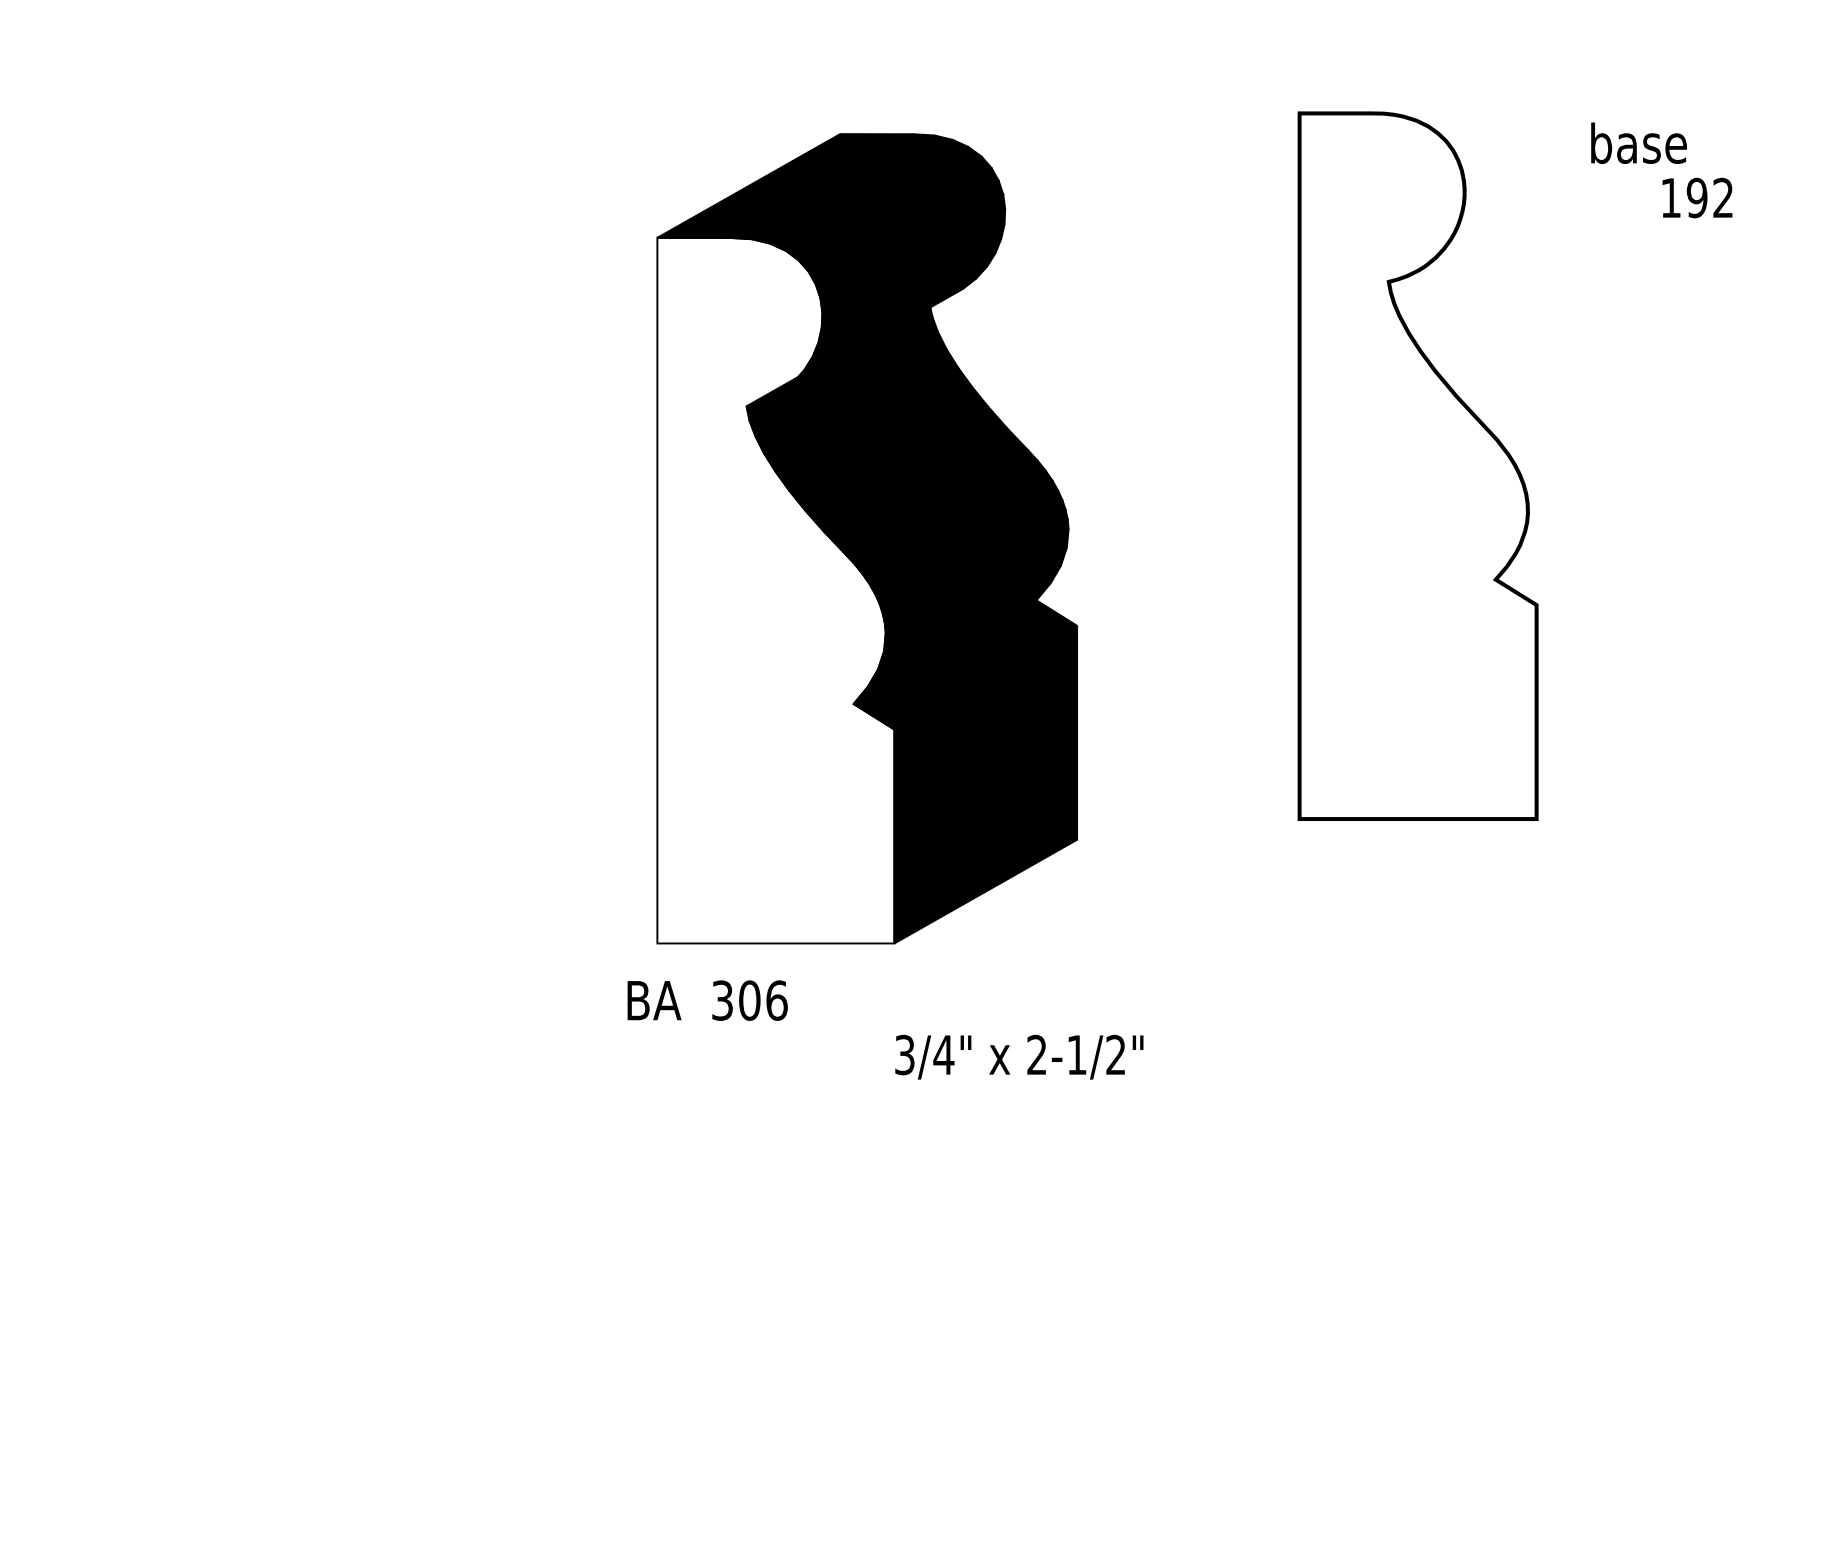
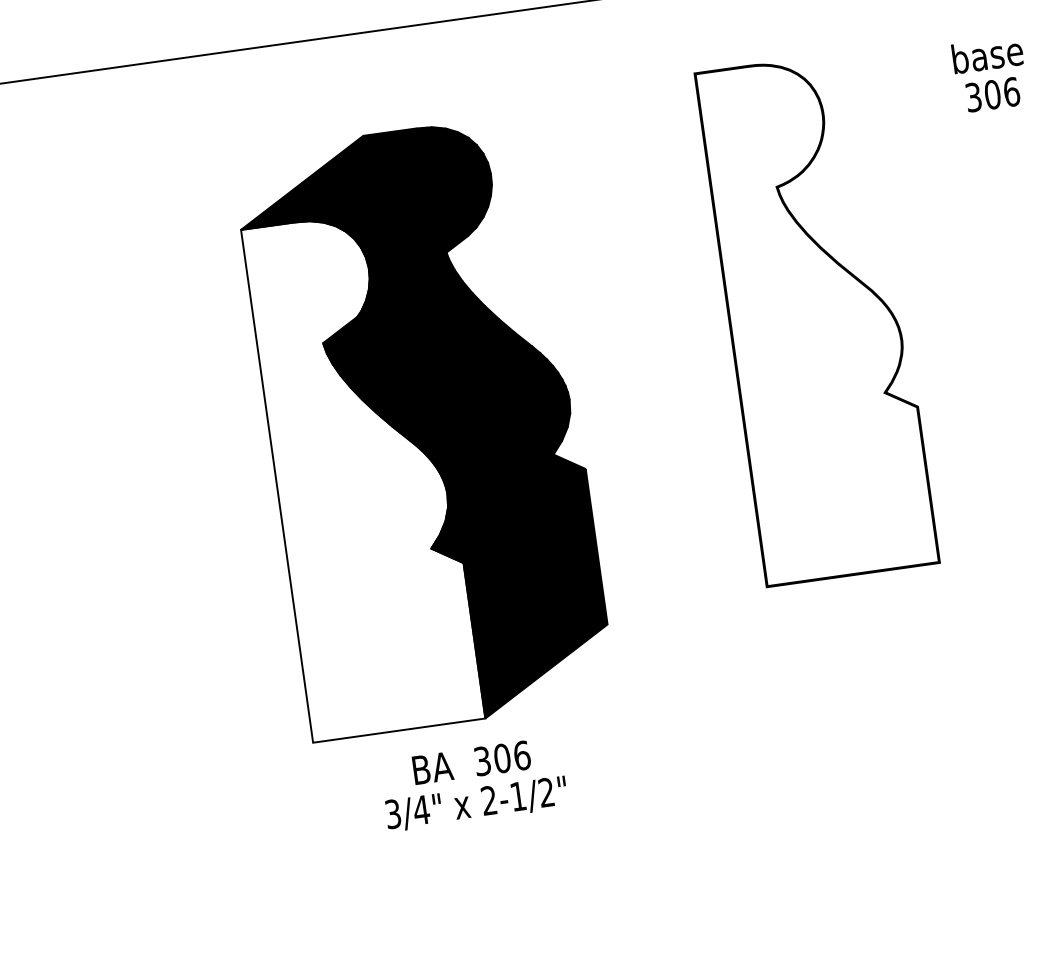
text: (1638, 142) -> (987, 54), moved
text: (1697, 197) -> (992, 94), 192 -> 306
text: (707, 1000) -> (471, 762), moved
text: (1019, 1056) -> (476, 803), moved

